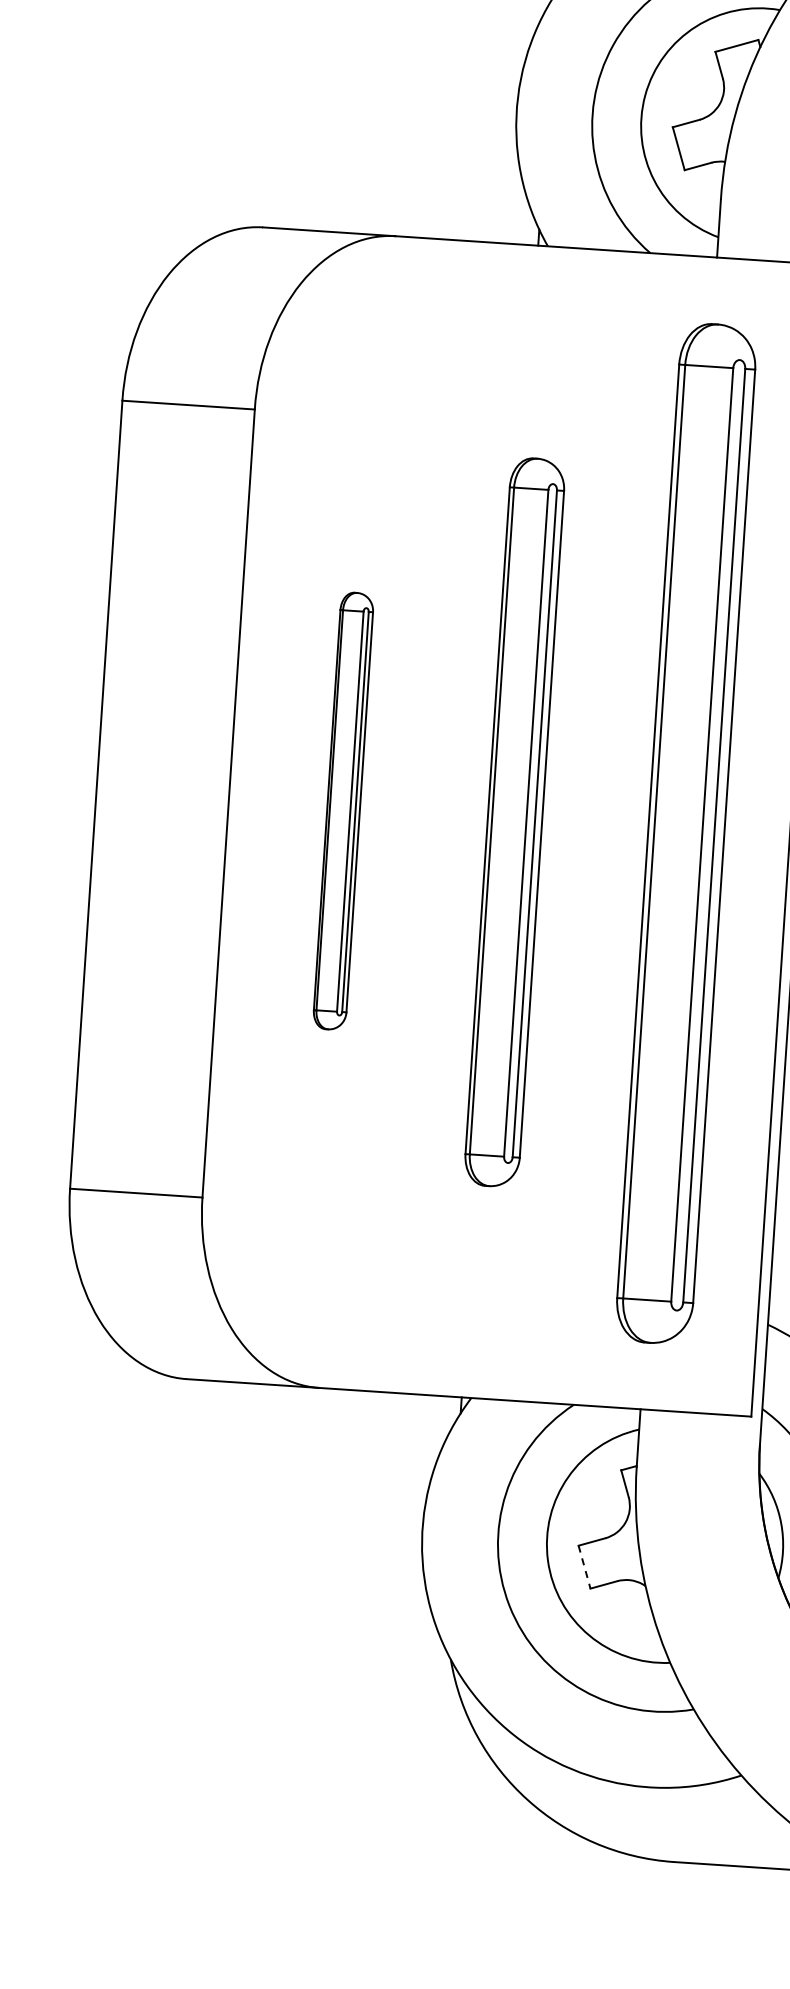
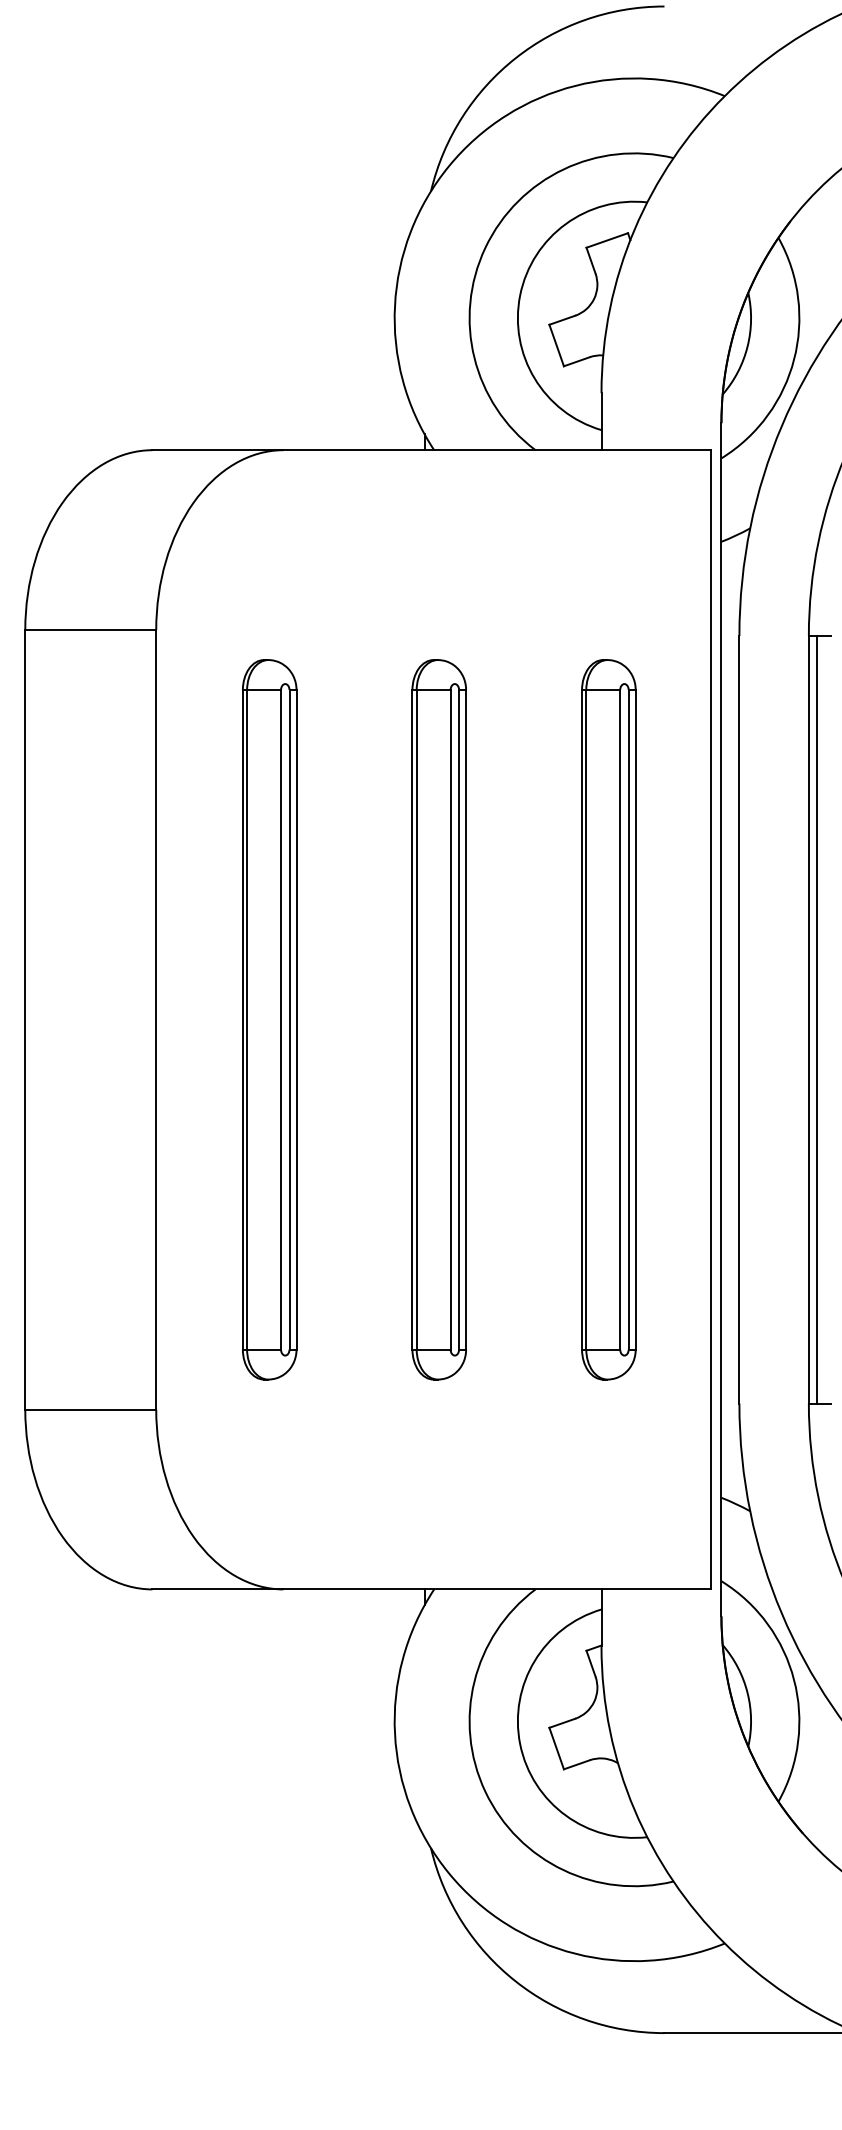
part: (343, 810) -> (269, 1019), size x1.67
part: (685, 833) -> (608, 1019), size x0.71
line: (584, 1567) -> (556, 1748), dashed -> solid

